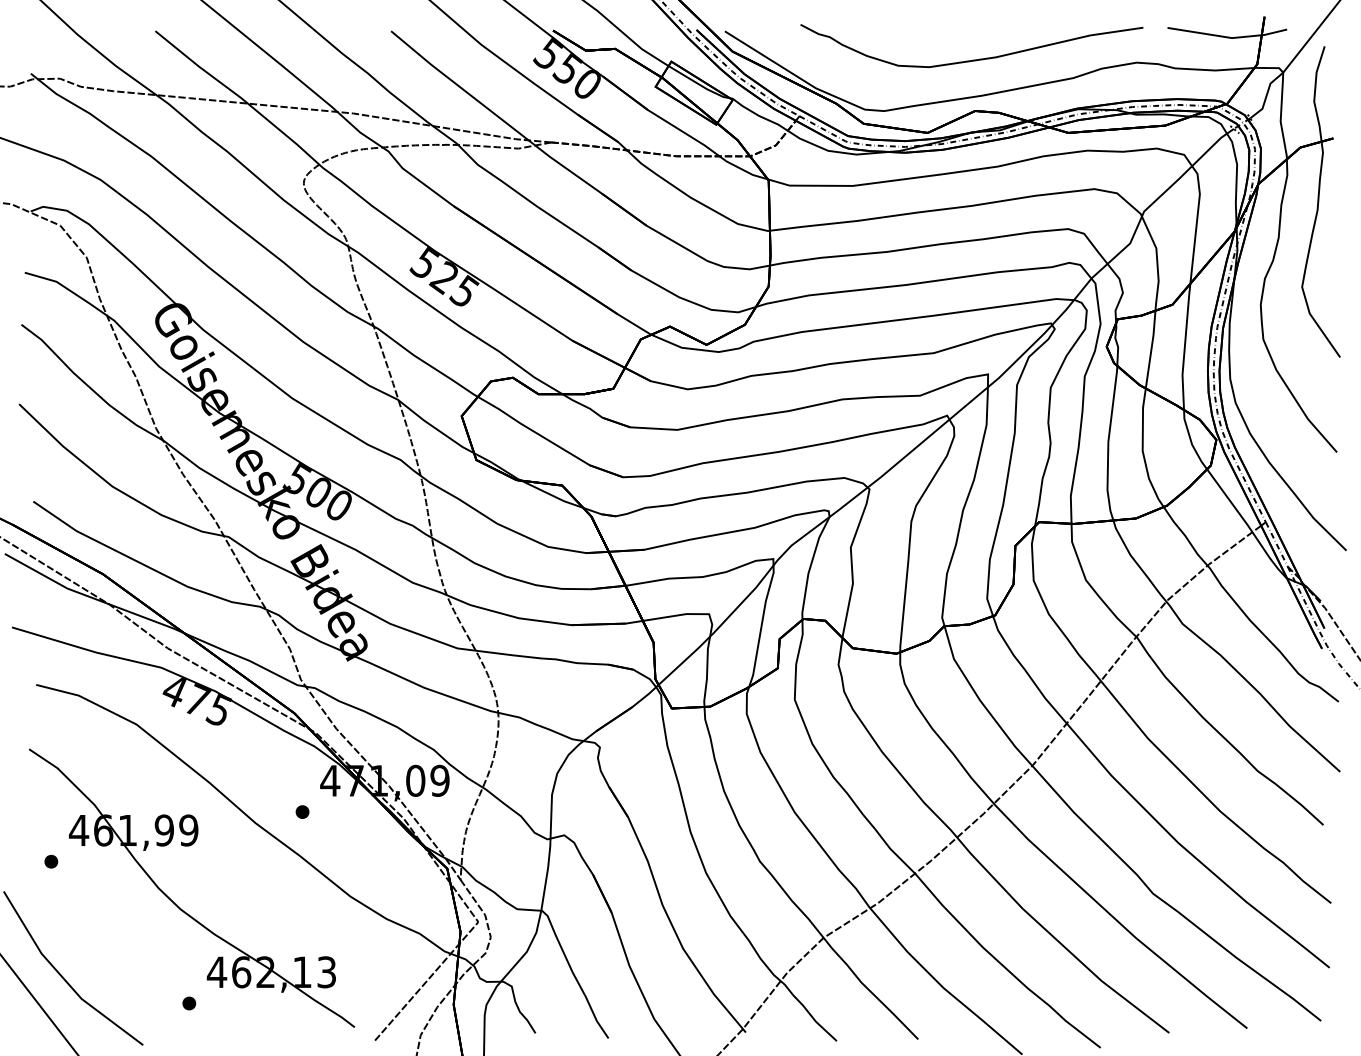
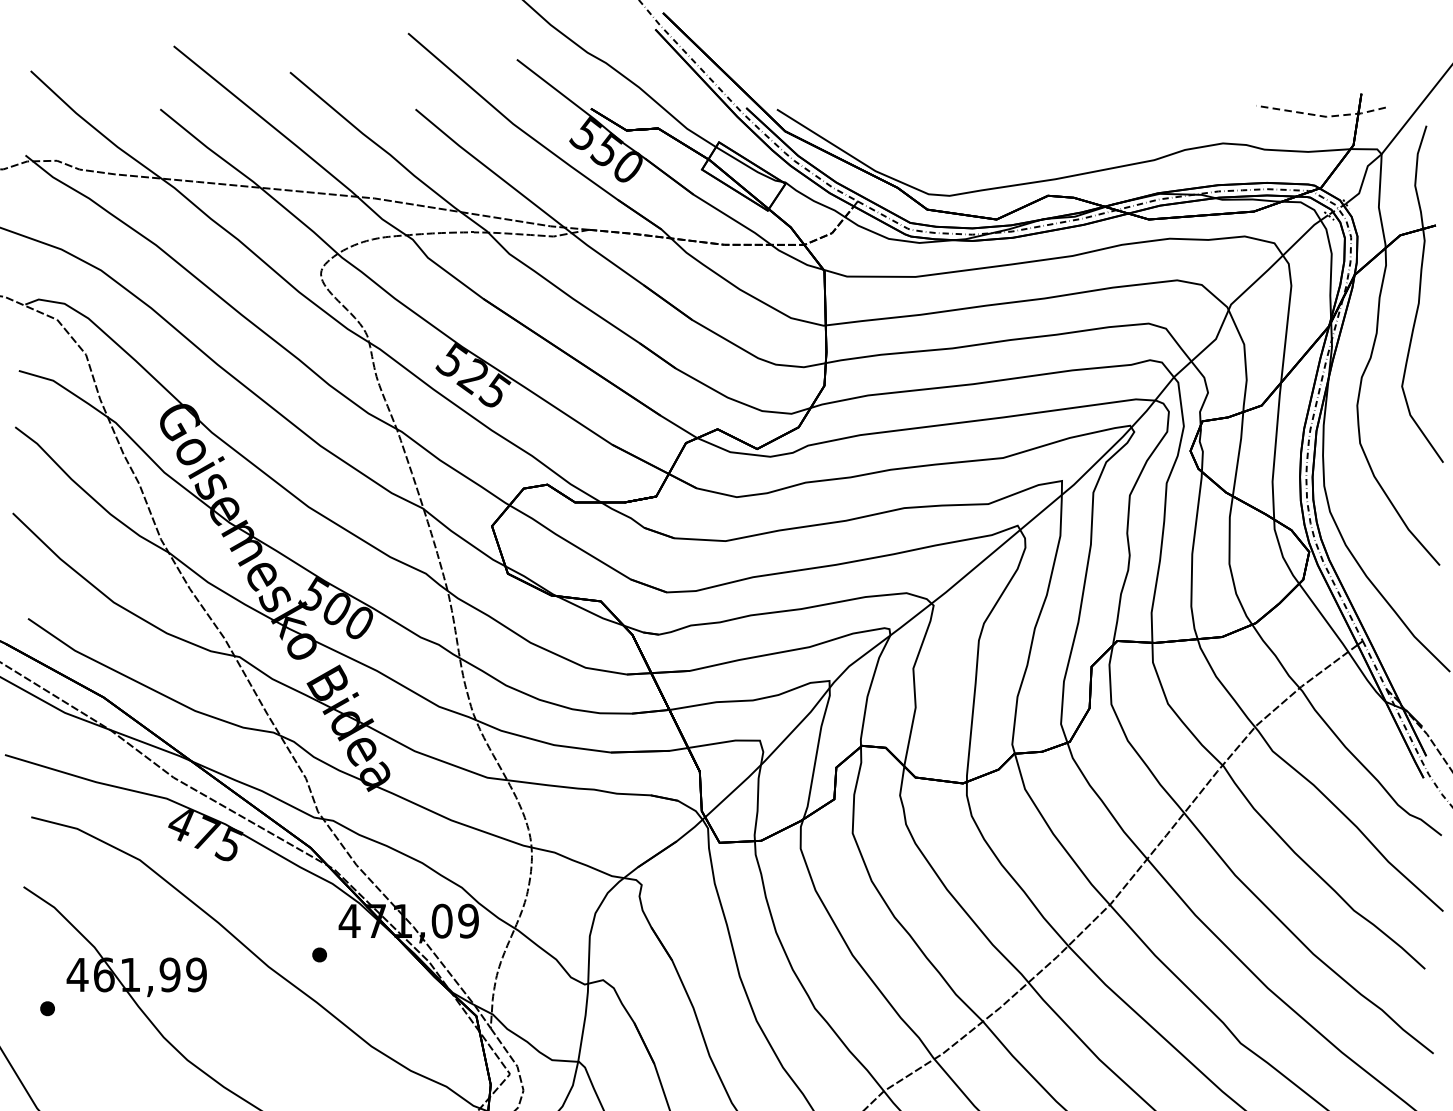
line: (1228, 37) -> (1322, 116), solid -> dashed
curve: (972, 59) -> (1045, 140), removed

